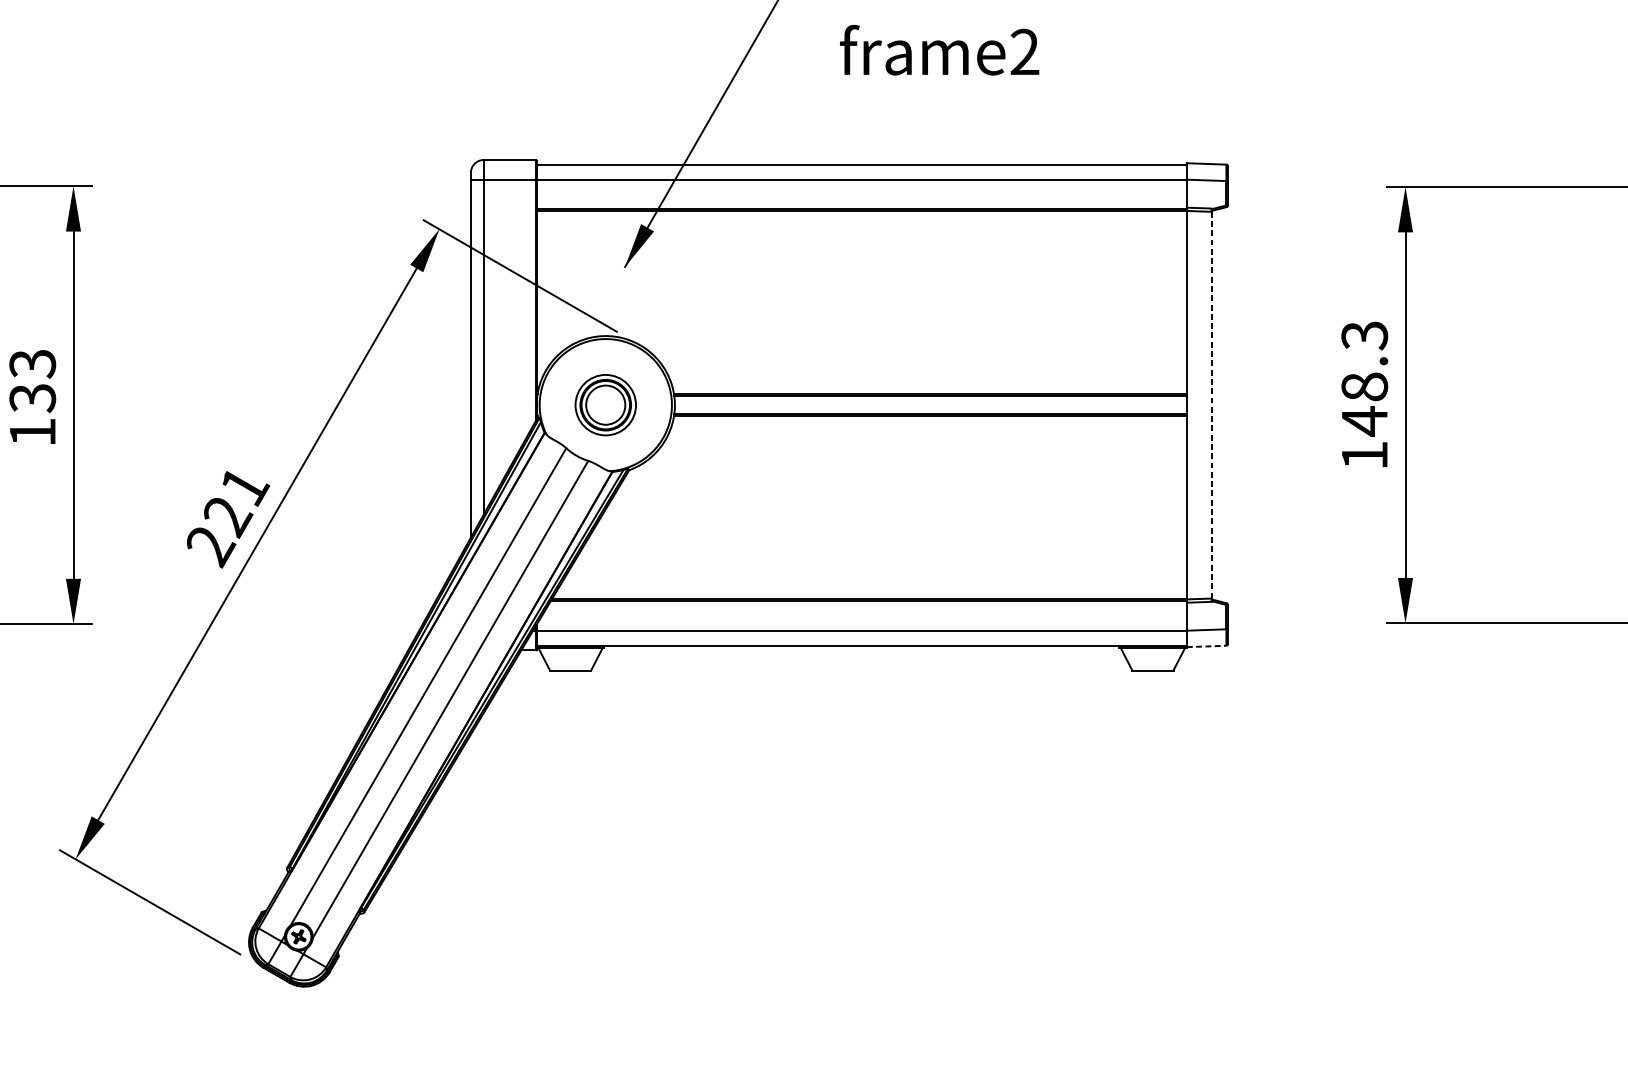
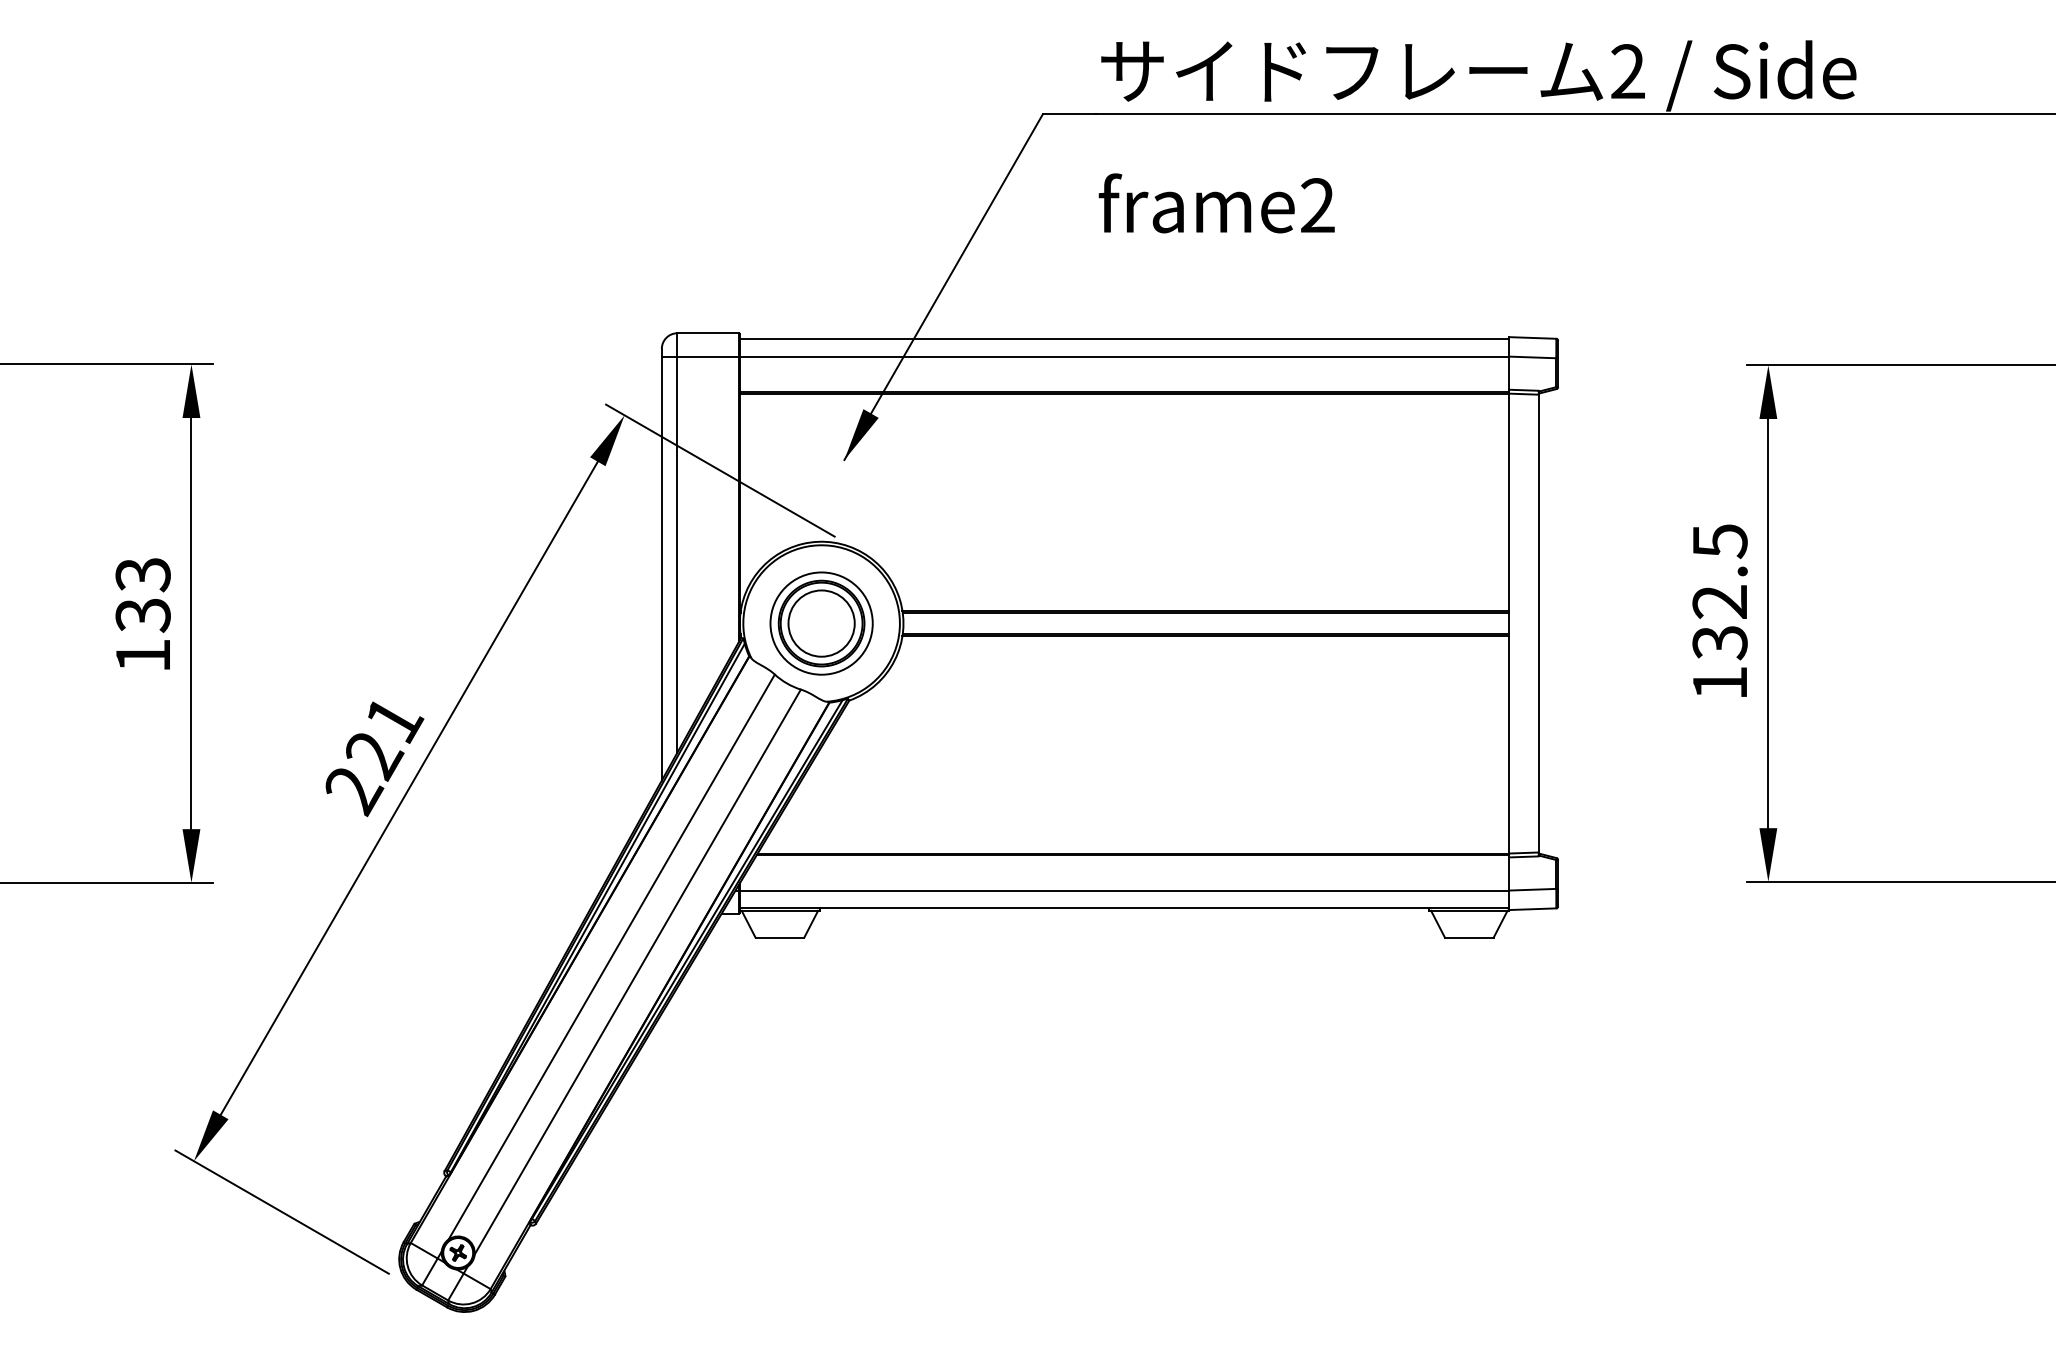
text: (1364, 378) -> (1719, 592), 148.3 -> 132.5
part: (605, 405) -> (821, 623), size x1.43
line: (1211, 405) -> (1538, 623), dashed -> solid
line: (1207, 646) -> (1533, 909), dashed -> solid

